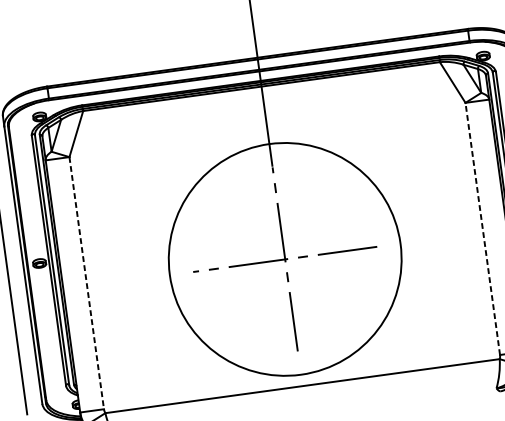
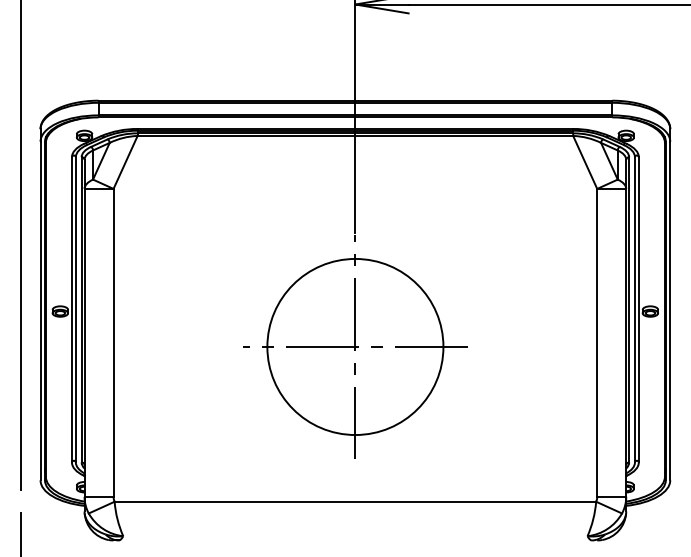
line: (482, 228) -> (597, 342), dashed -> solid
circle: (285, 259) -> (355, 346), size x0.62
line: (86, 282) -> (113, 342), dashed -> solid

